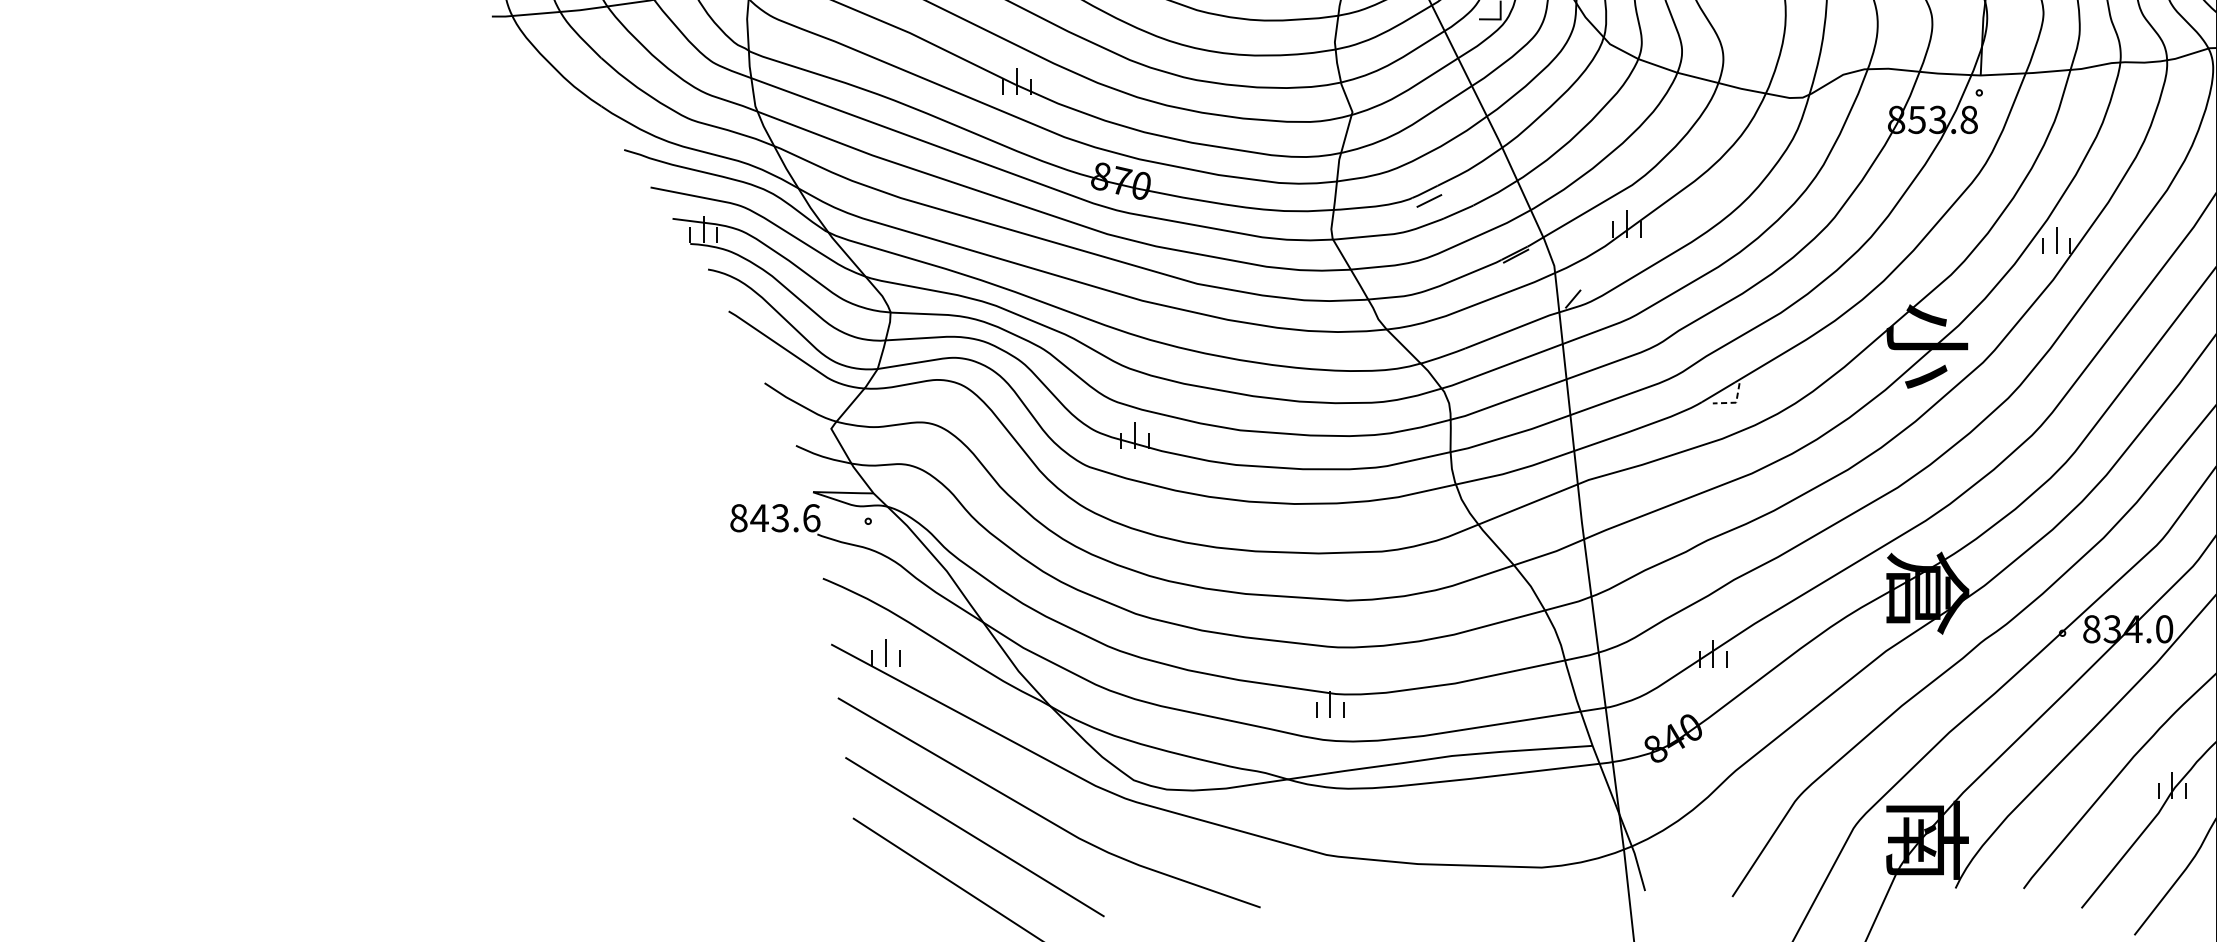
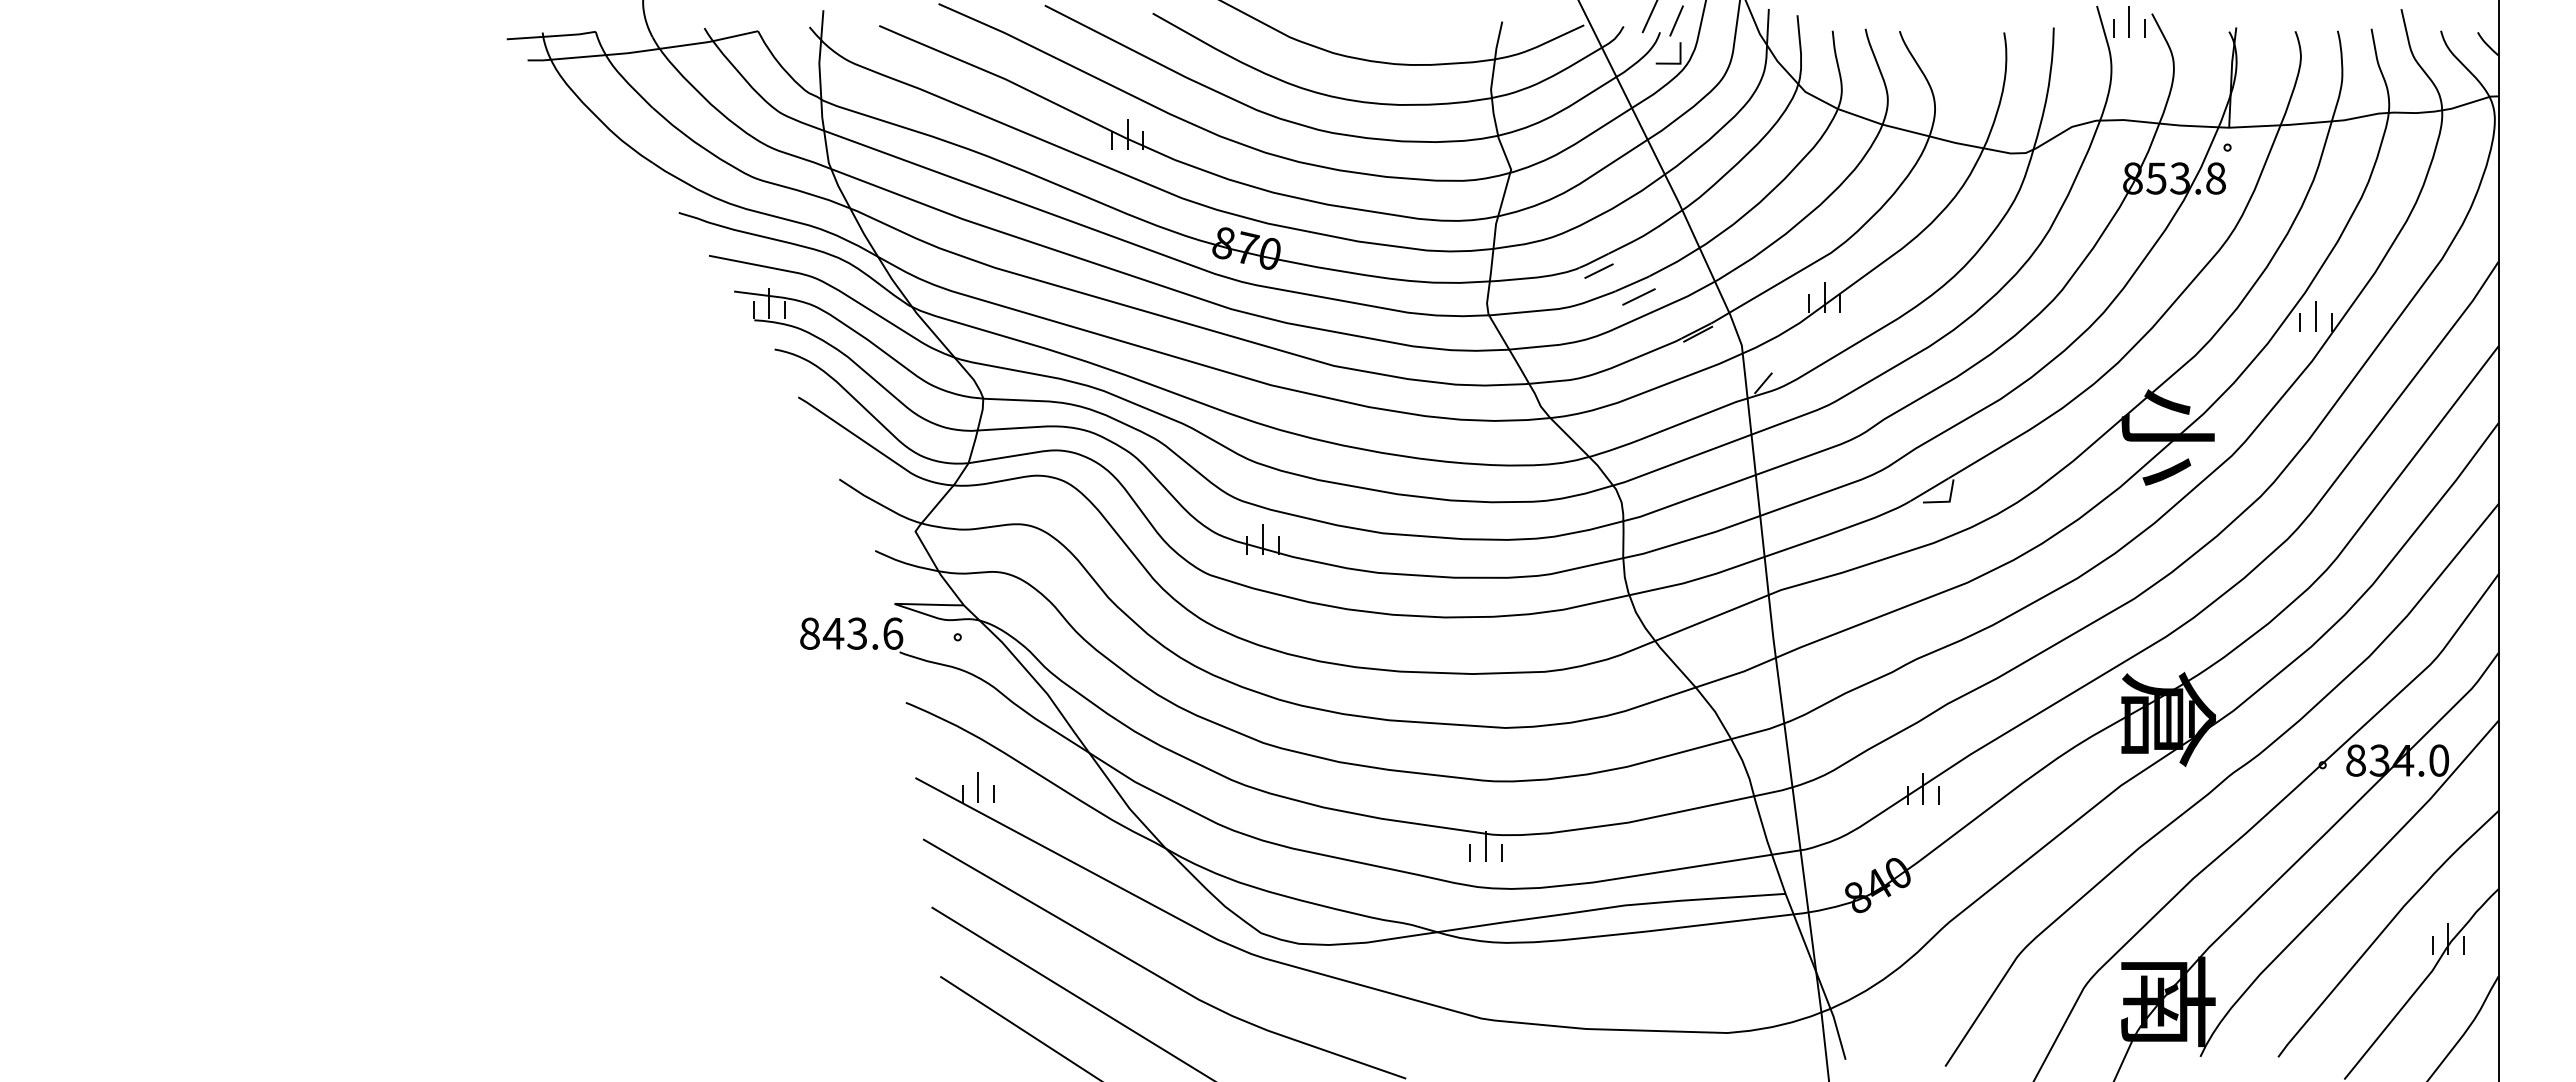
line: (1463, 223) -> (1638, 296), added
line: (1734, 402) -> (1947, 501), dashed -> solid

